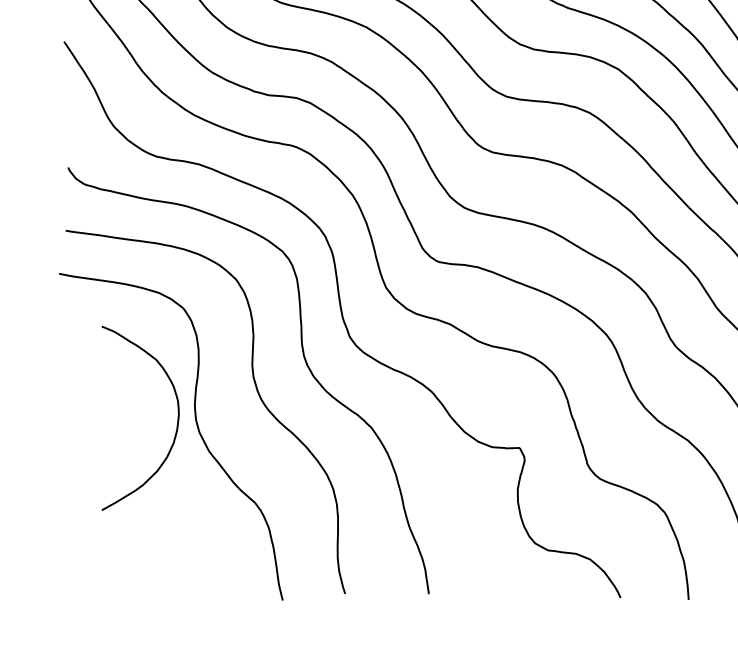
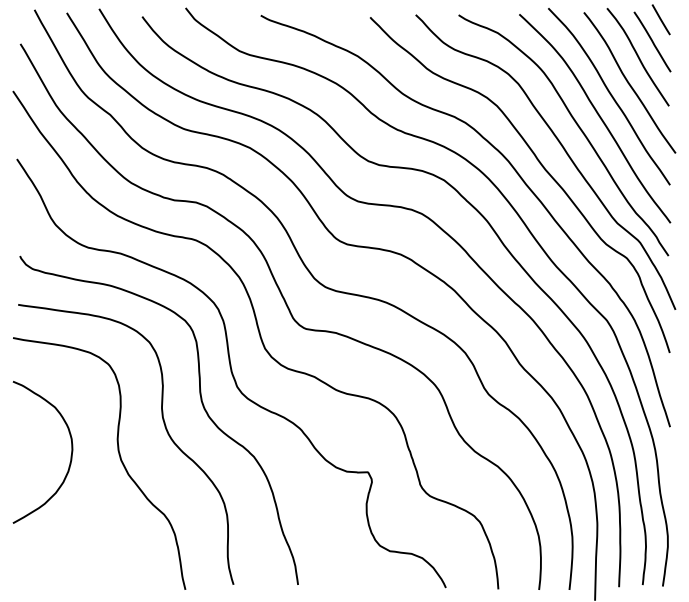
curve: (176, 422) -> (70, 455), moved

